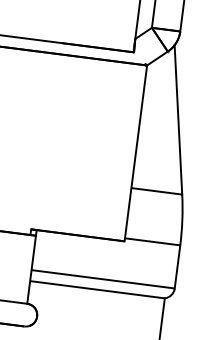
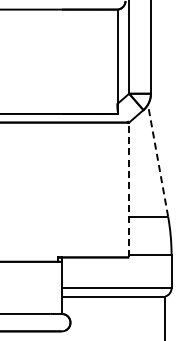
line: (179, 119) -> (158, 160), solid -> dashed
line: (136, 152) -> (129, 189), solid -> dashed

